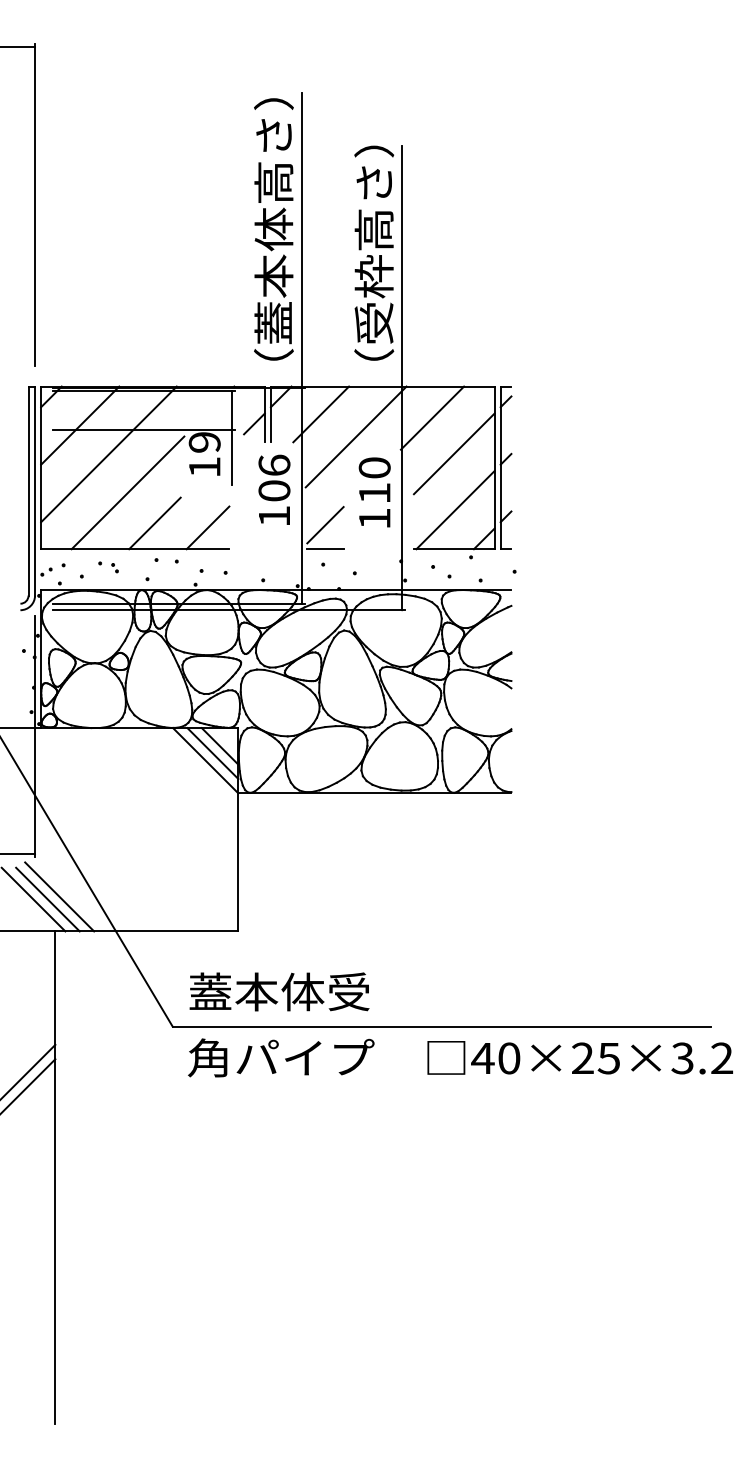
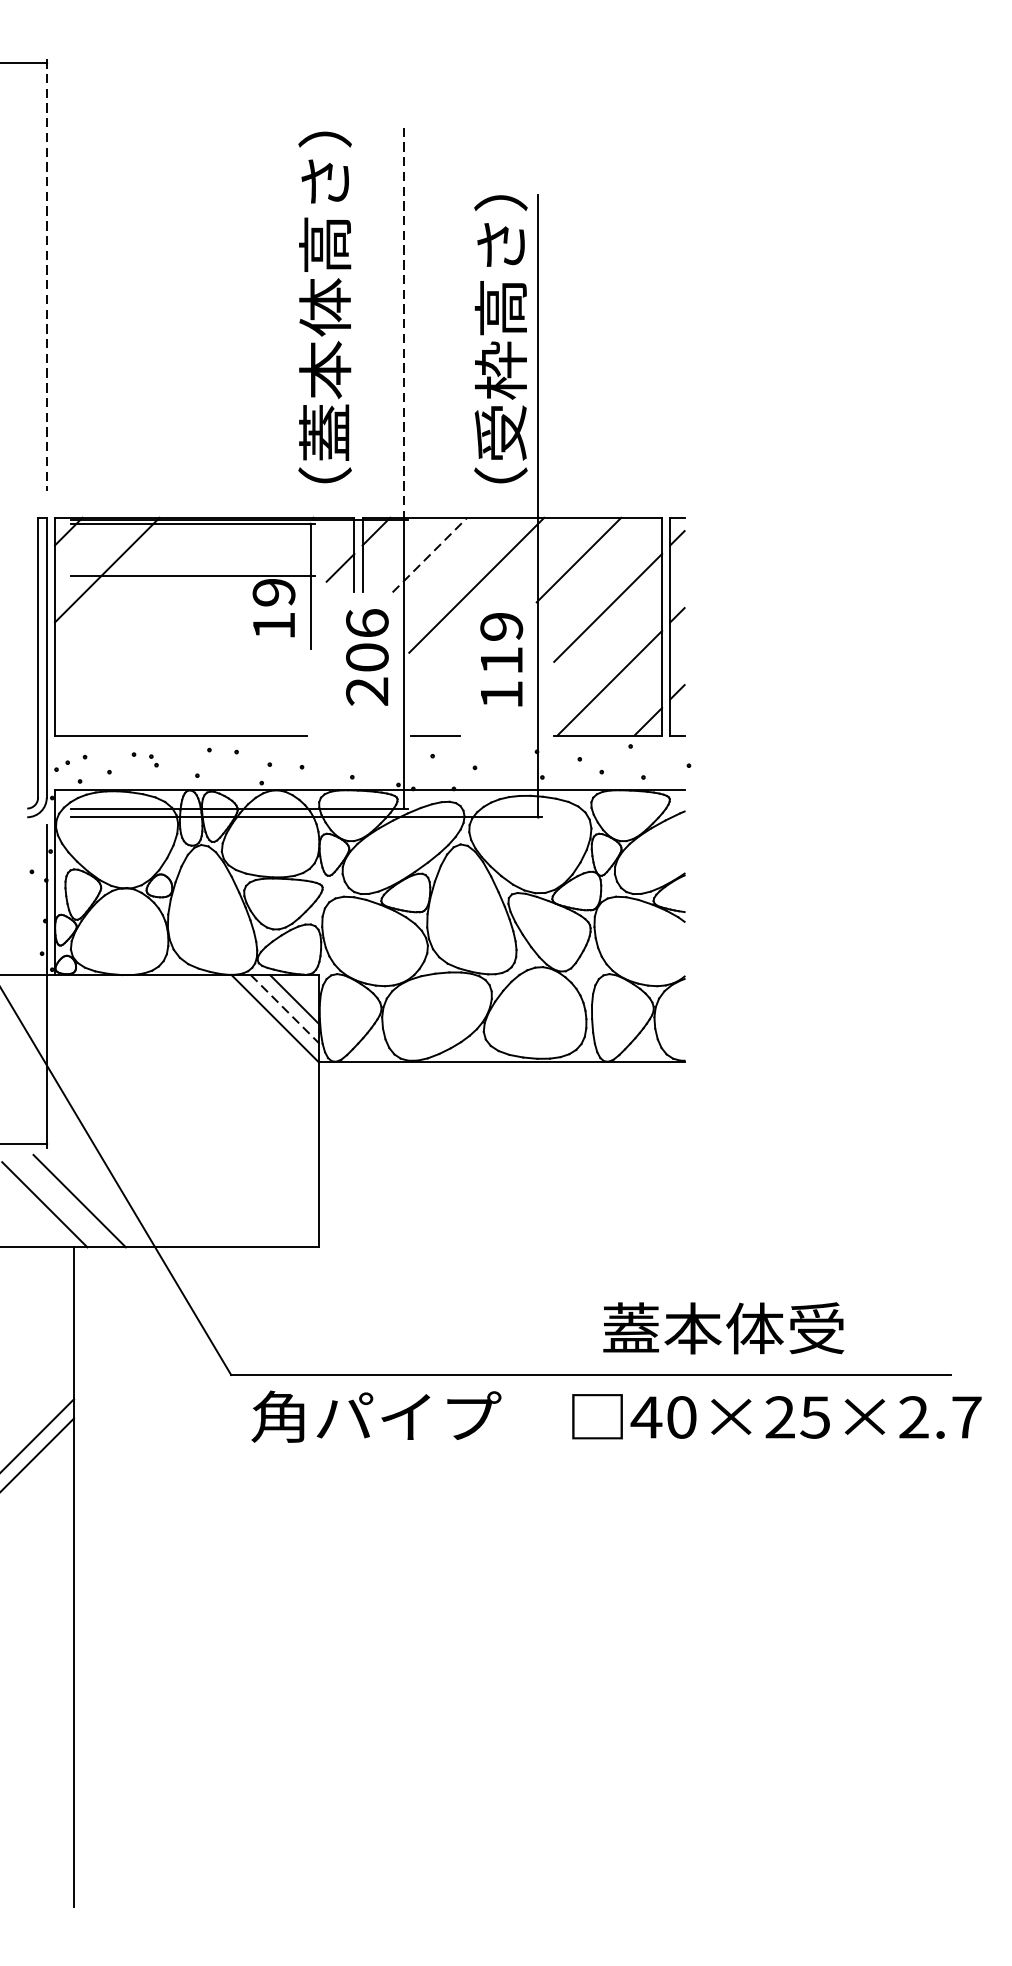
line: (35, 205) -> (47, 275), solid -> dashed
text: (273, 229) -> (324, 307), moved
line: (301, 240) -> (403, 322), solid -> dashed
line: (321, 414) -> (430, 555), solid -> dashed
line: (108, 454) -> (145, 608), removed
text: (374, 467) -> (501, 626), 110 -> 119
line: (127, 492) -> (170, 659), removed
text: (273, 515) -> (366, 690), 106 -> 206
line: (154, 523) -> (206, 701), removed
line: (325, 525) -> (435, 703), removed
line: (207, 527) -> (277, 706), removed
line: (213, 753) -> (285, 1009), solid -> dashed
line: (47, 899) -> (63, 1204), removed
text: (279, 991) -> (723, 1327), moved
text: (702, 1058) -> (940, 1417), 40×25×3.2 -> 40×25×2.7

